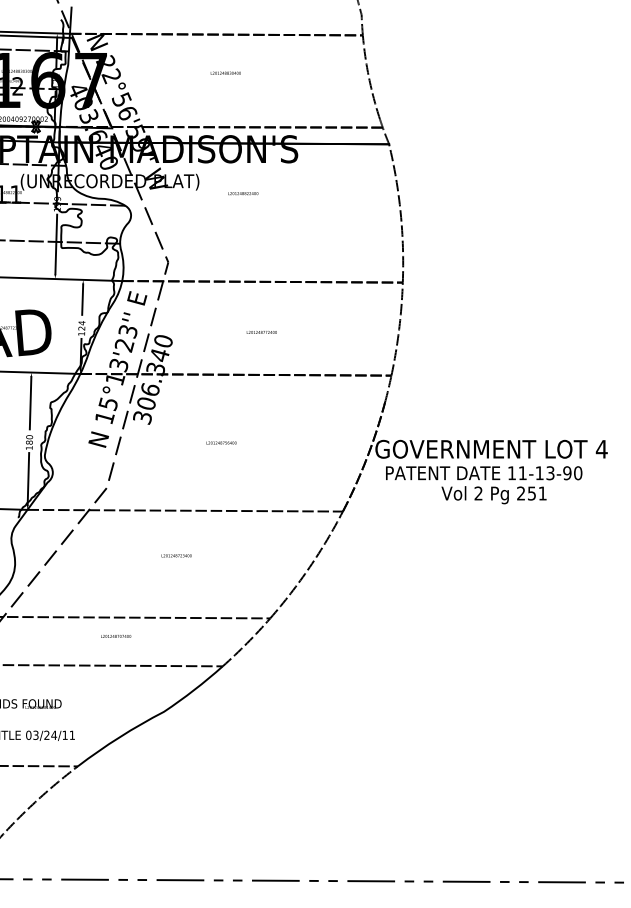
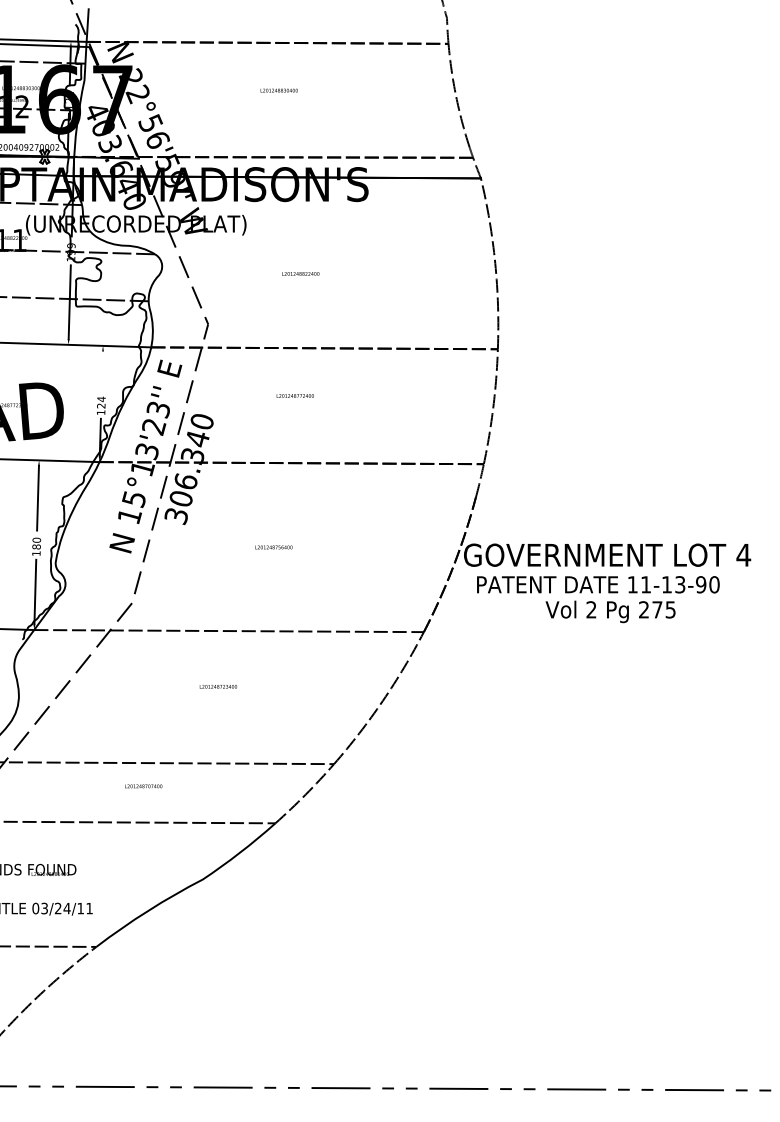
text: (243, 193) -> (301, 273), moved
line: (82, 299) -> (102, 370), removed
text: (261, 332) -> (294, 396), moved
text: (537, 493) -> (664, 609), 251 -> 275

